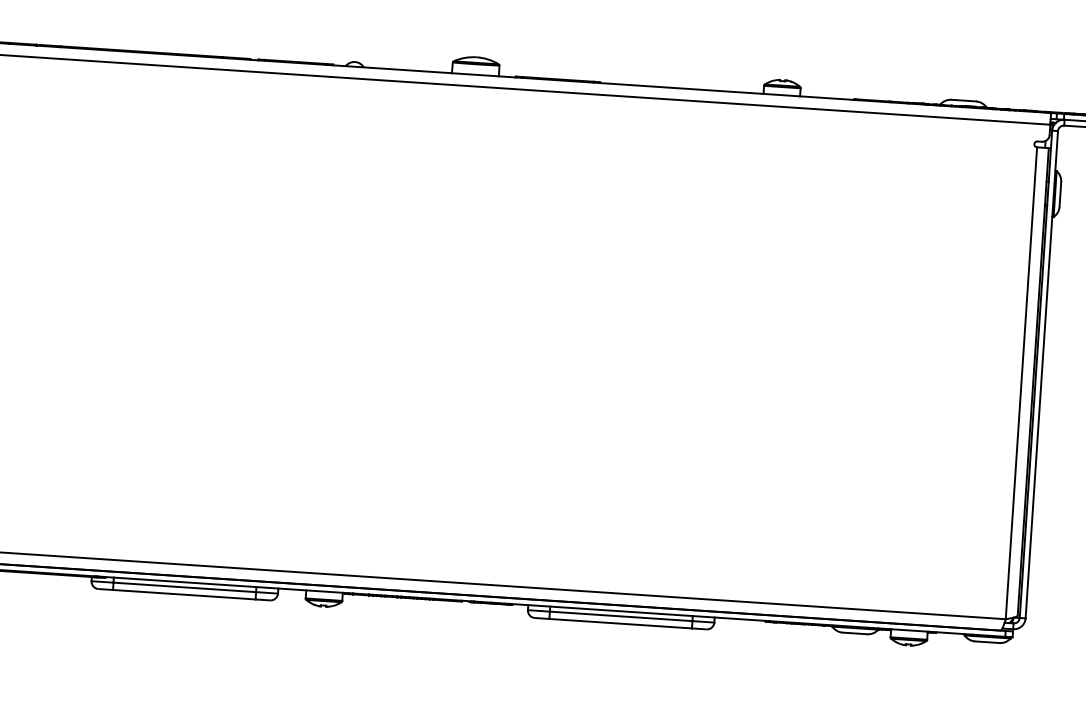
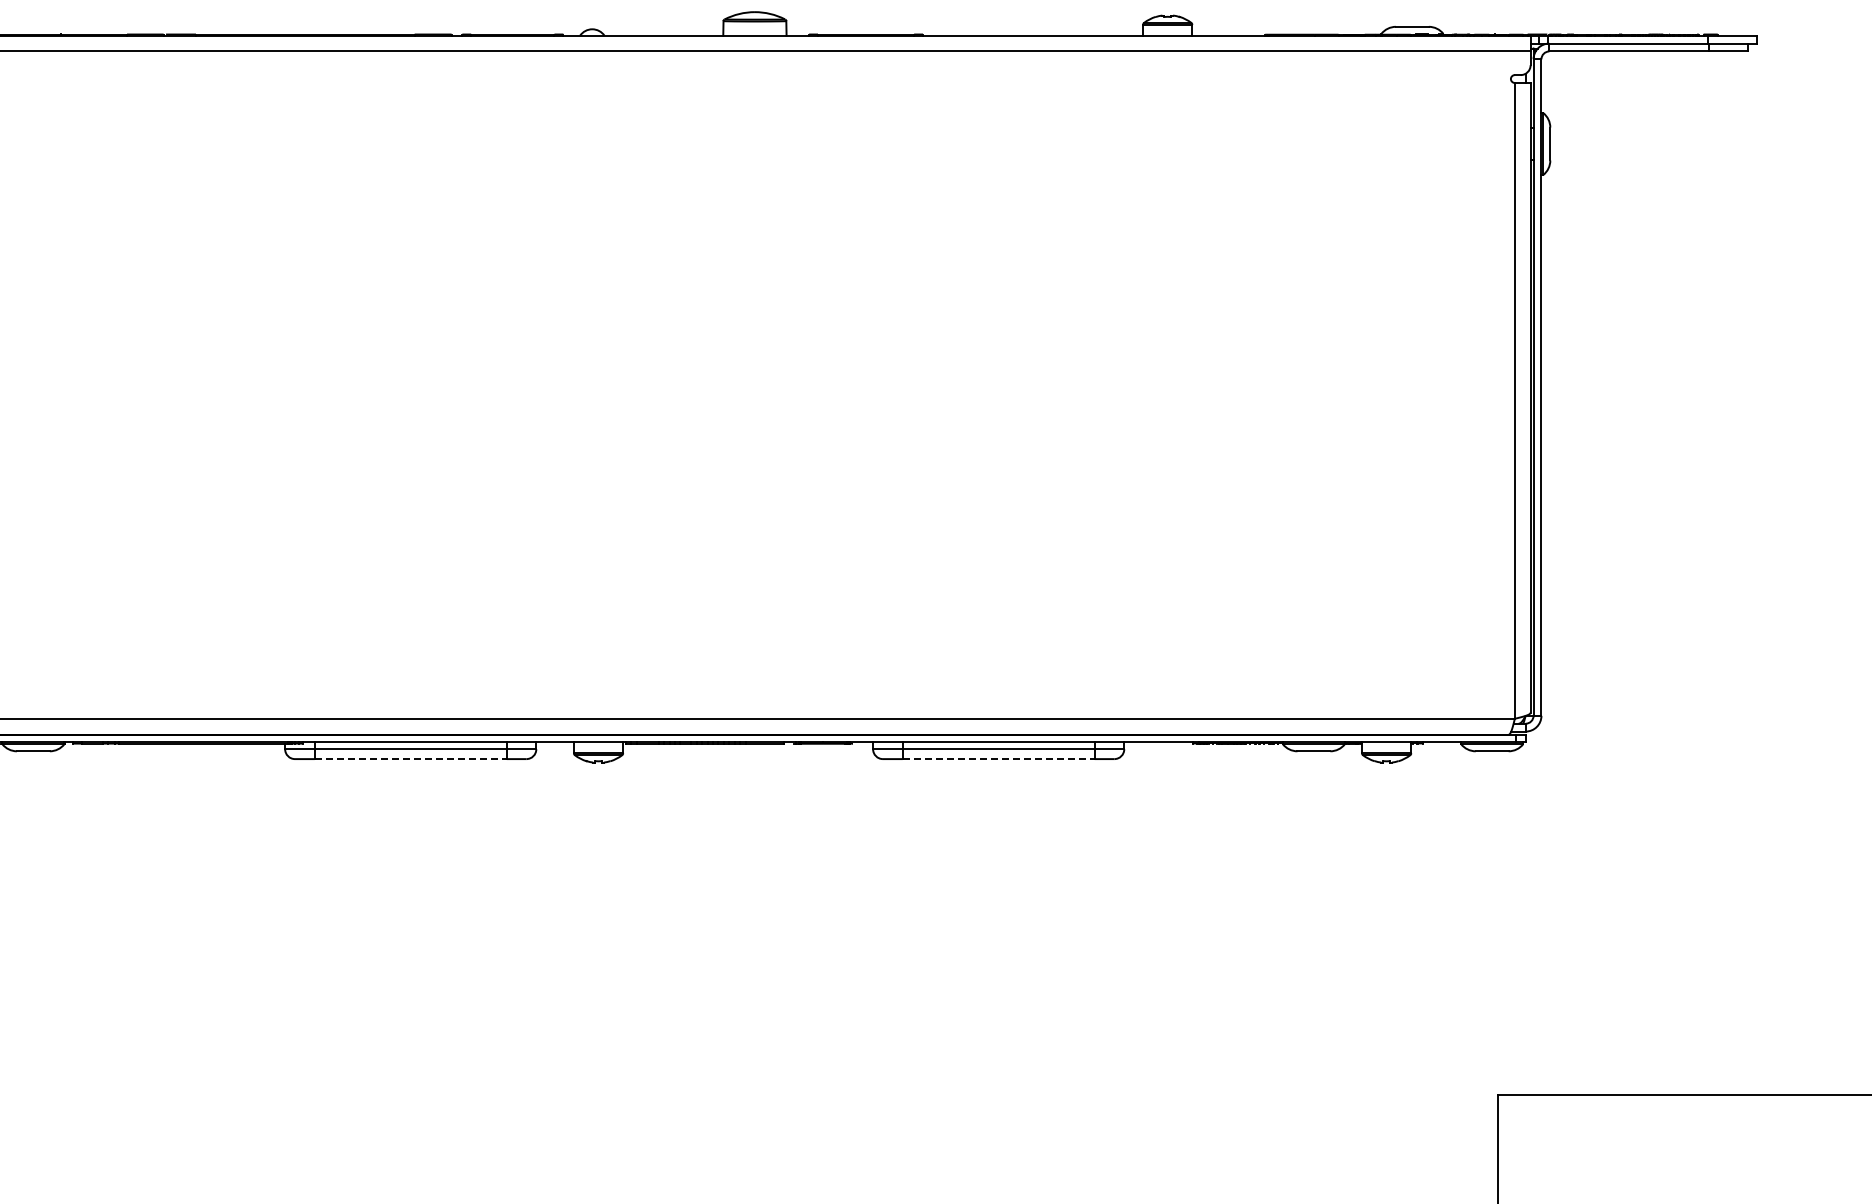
line: (184, 595) -> (411, 759), solid -> dashed
line: (621, 624) -> (999, 759), solid -> dashed

